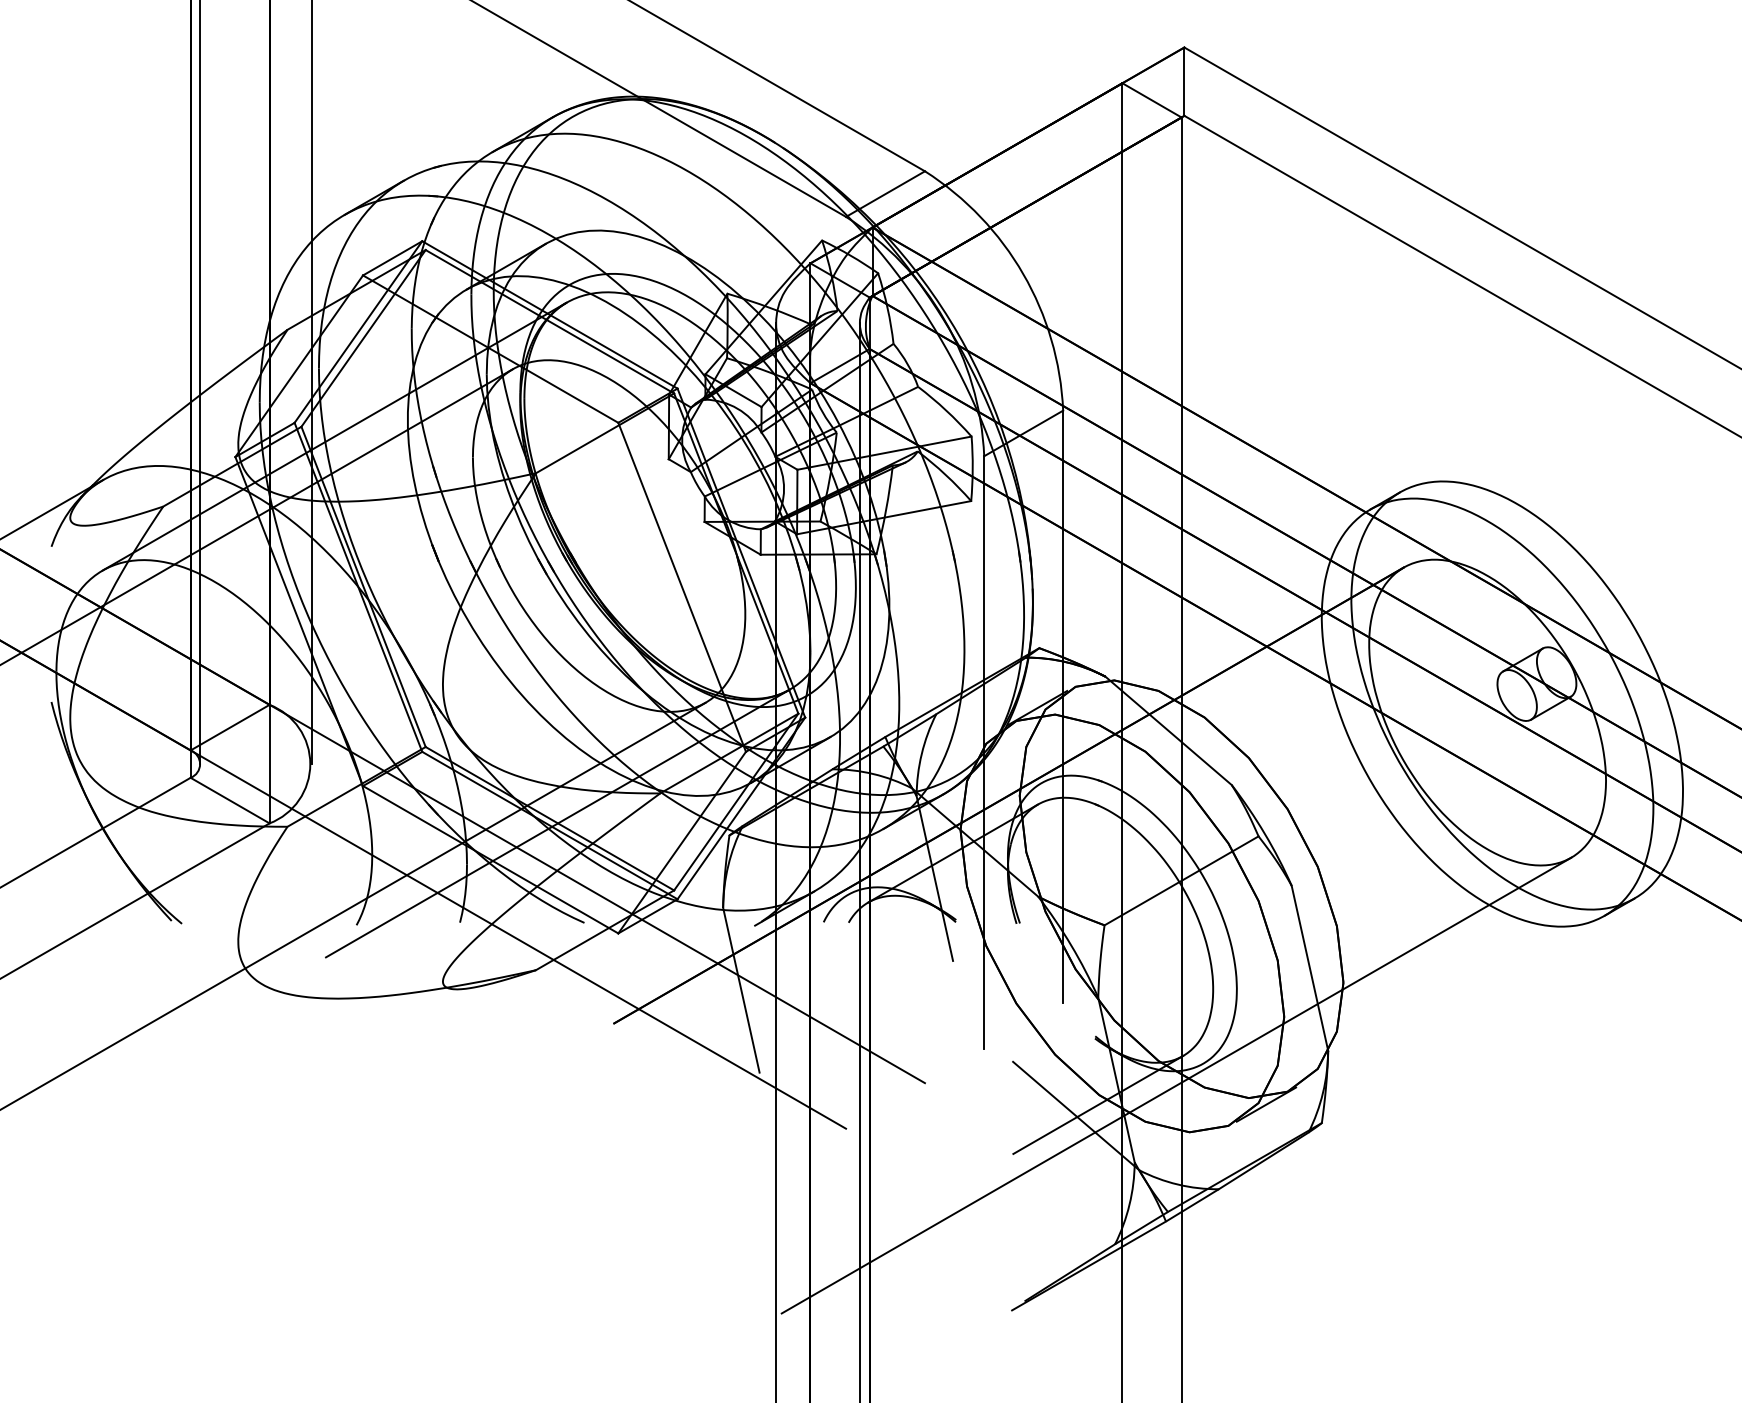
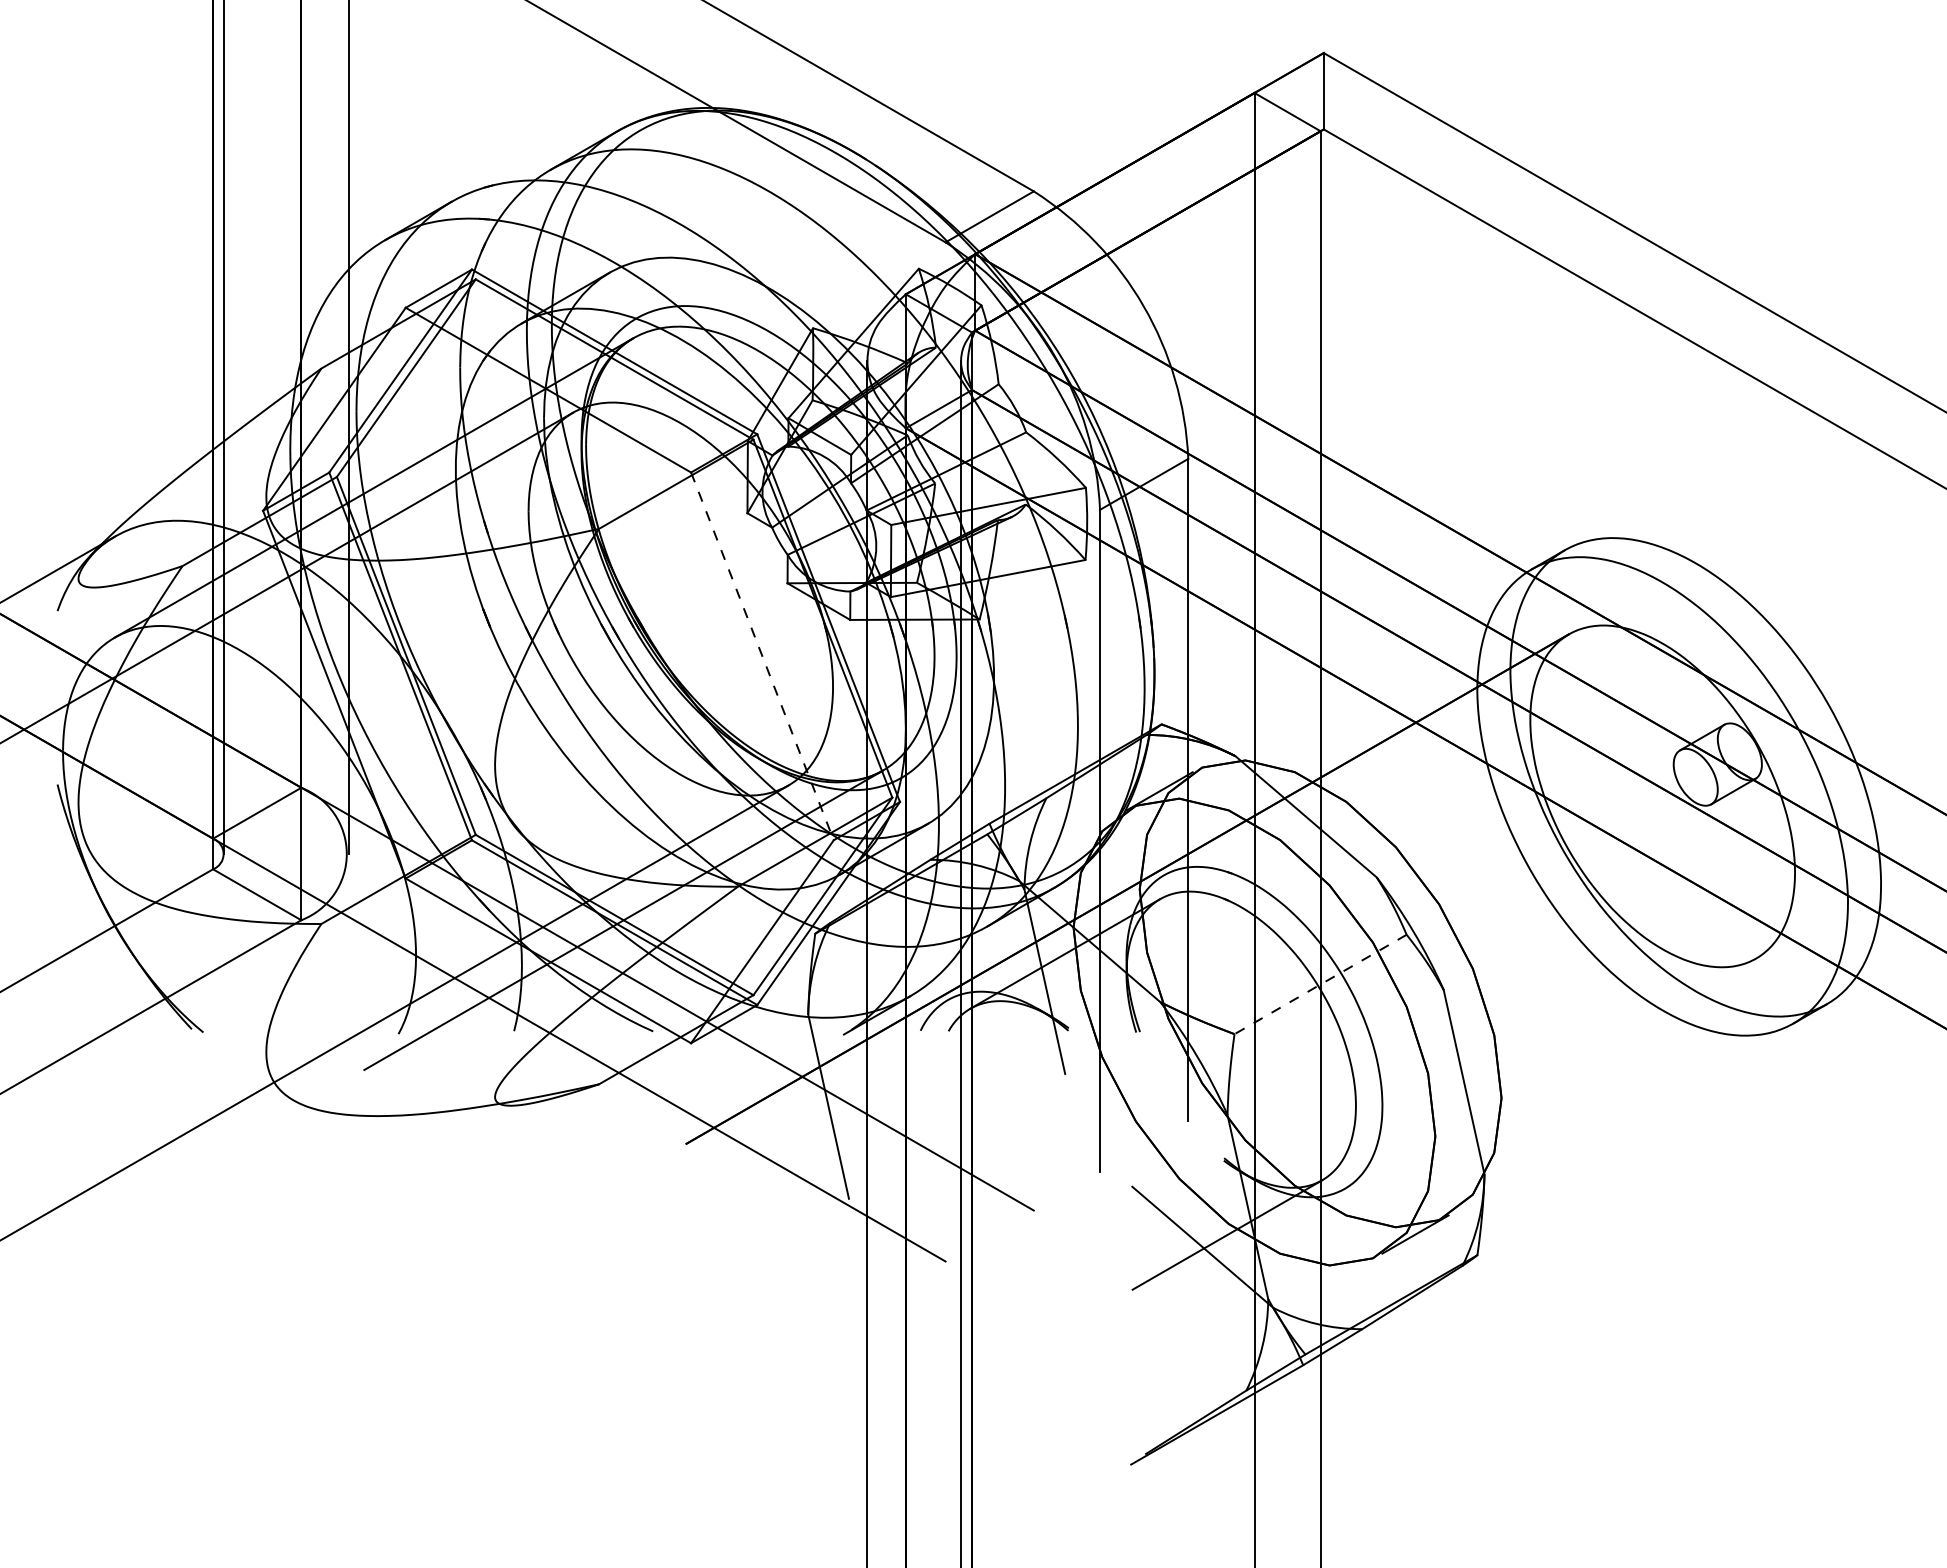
line: (682, 587) -> (762, 656), solid -> dashed
line: (1181, 880) -> (1320, 984), solid -> dashed
line: (1176, 1085) -> (1314, 1213), removed

